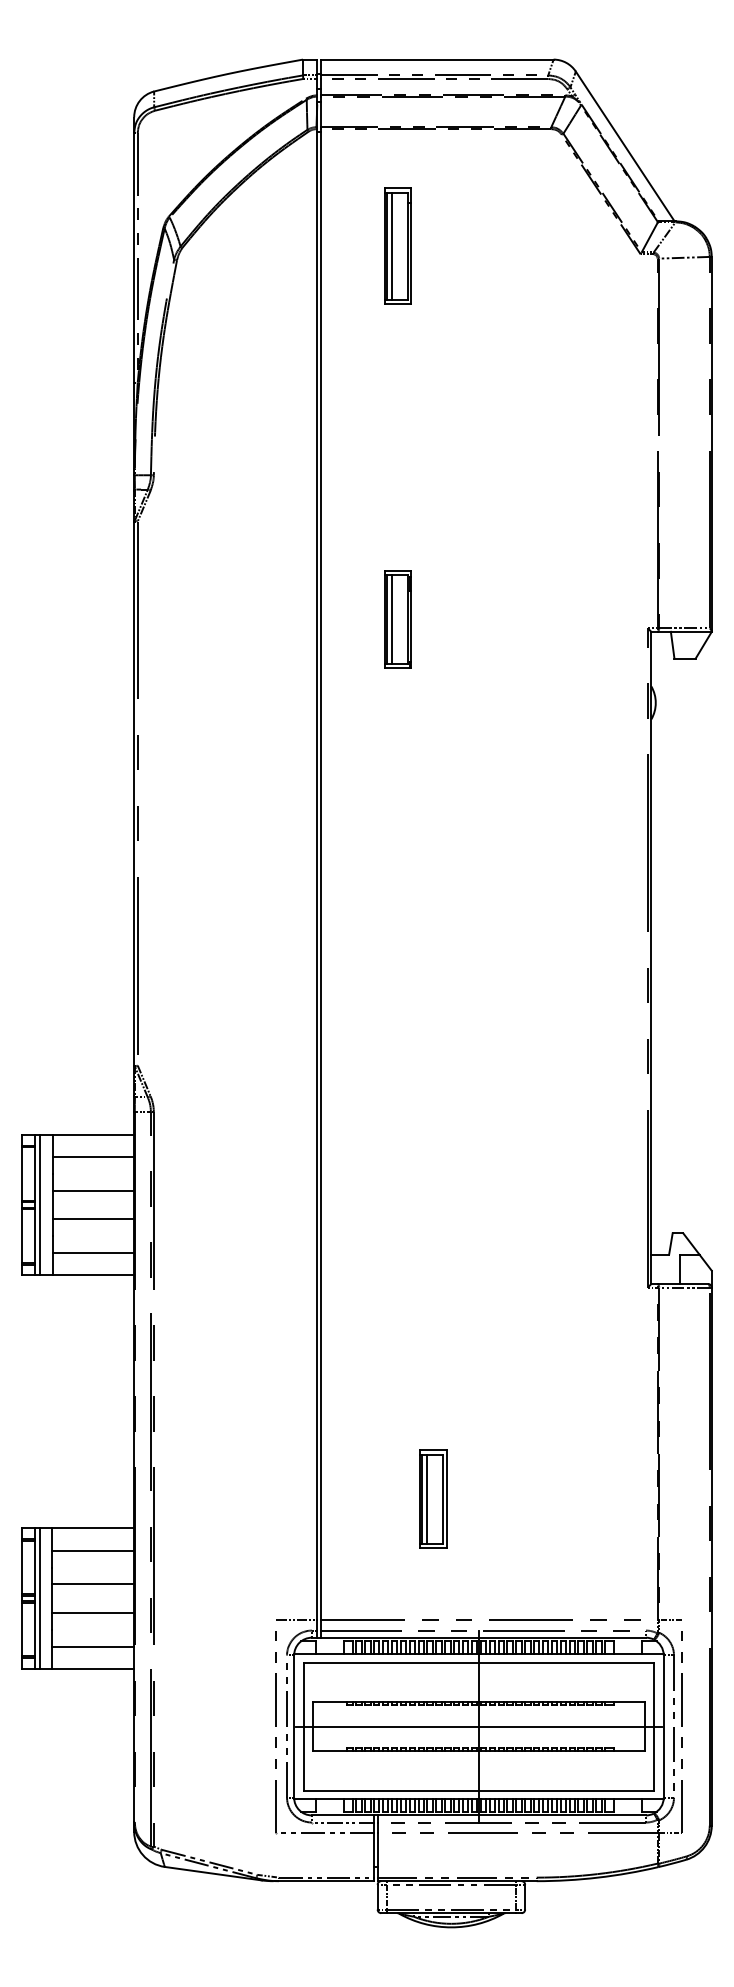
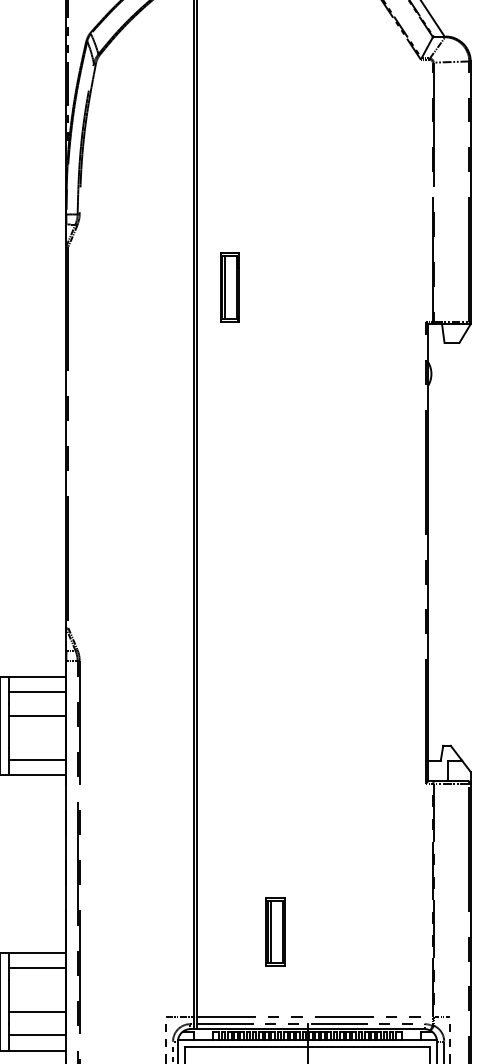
part: (397, 245) -> (250, 53), removed
part: (397, 619) -> (229, 287), moved
line: (93, 1219) -> (37, 736), removed
line: (93, 1584) -> (37, 991), removed

